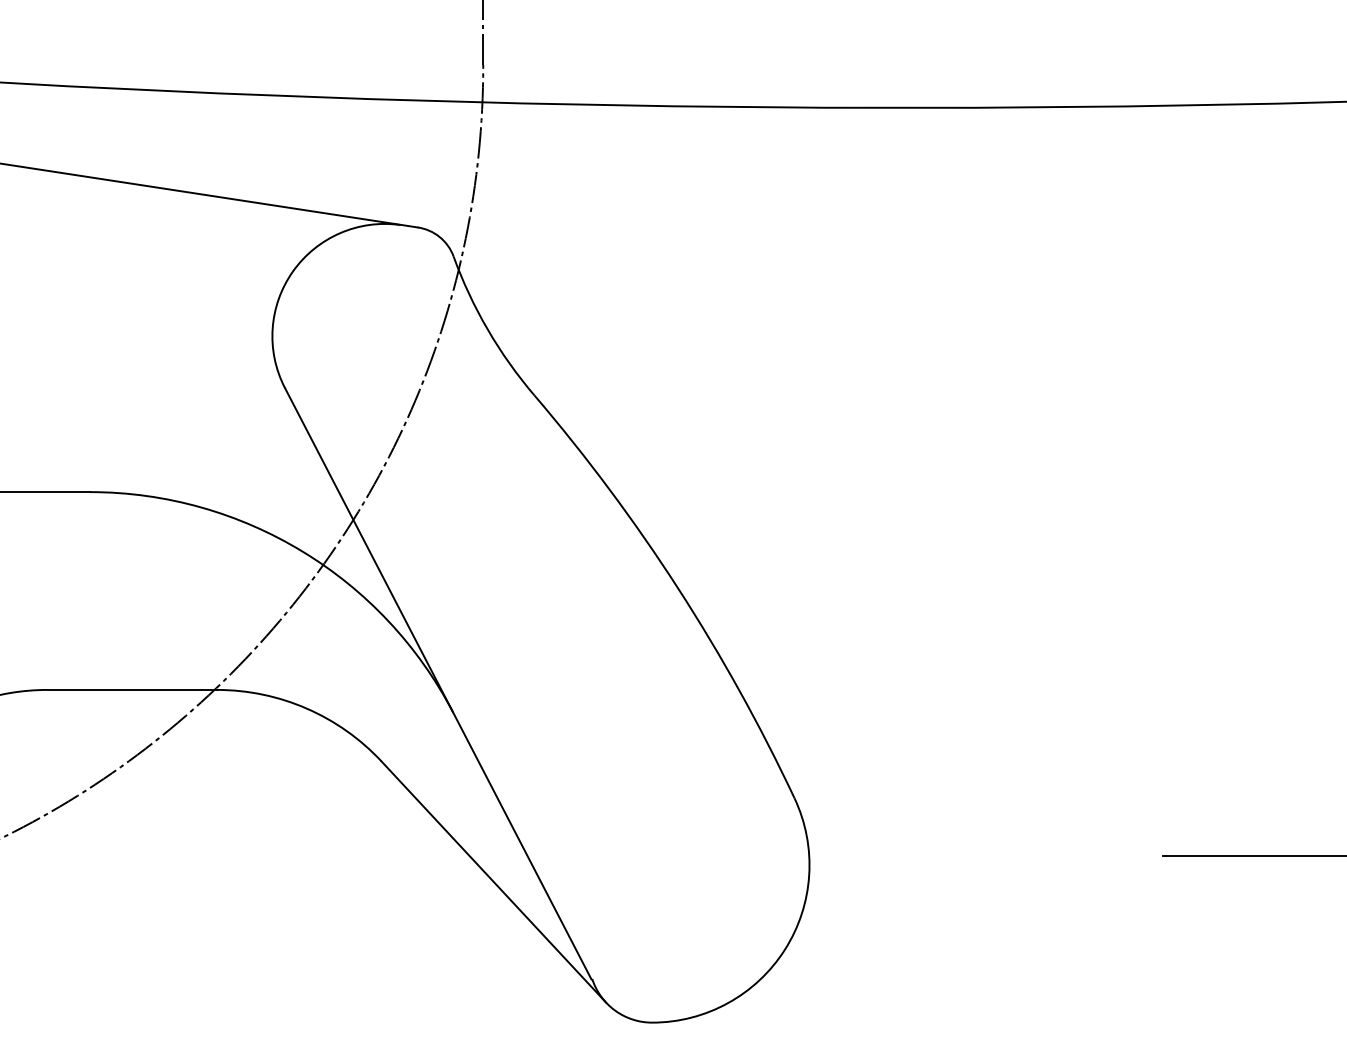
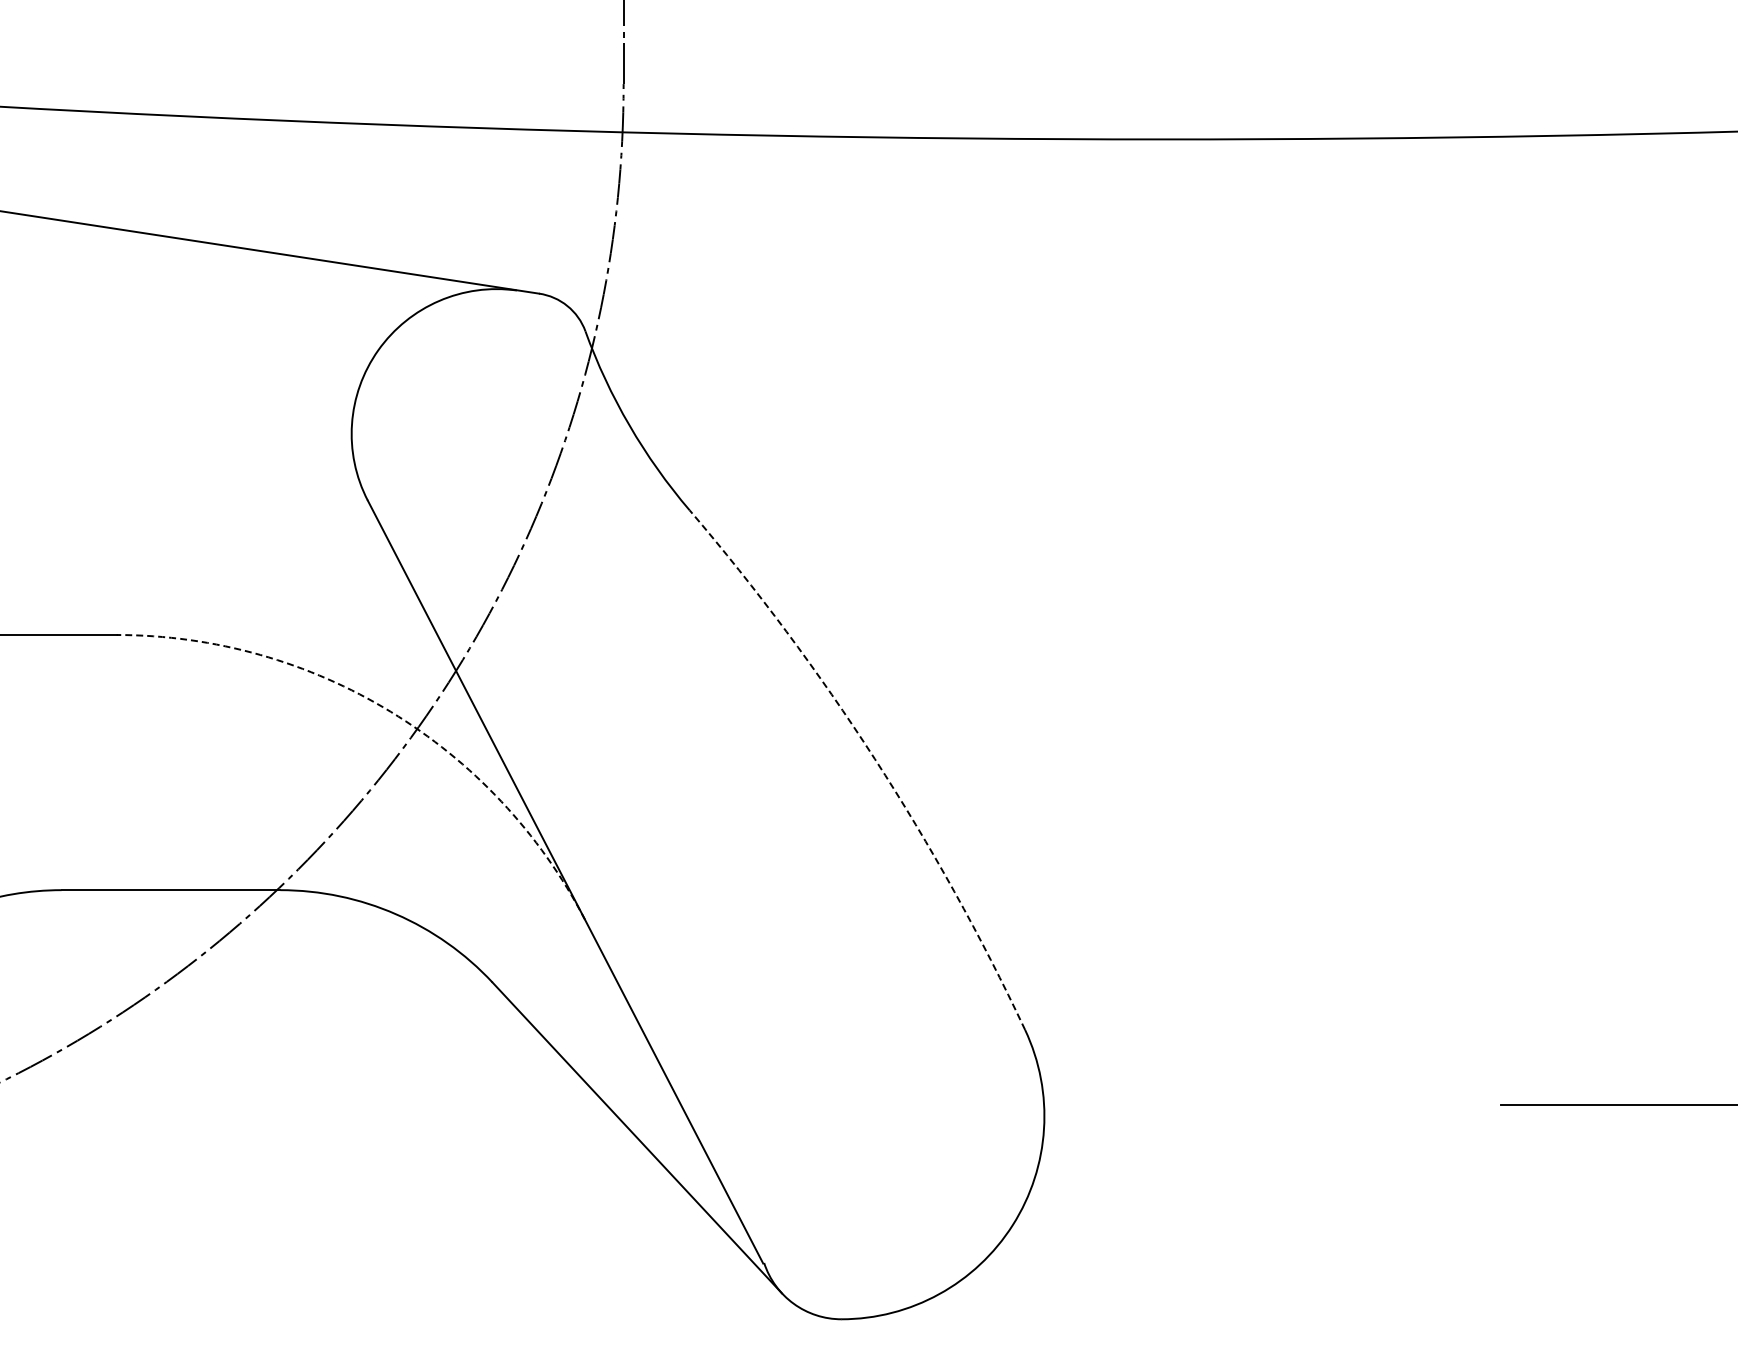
arc: (302, 551) -> (390, 711), solid -> dashed
arc: (677, 587) -> (874, 758), solid -> dashed

